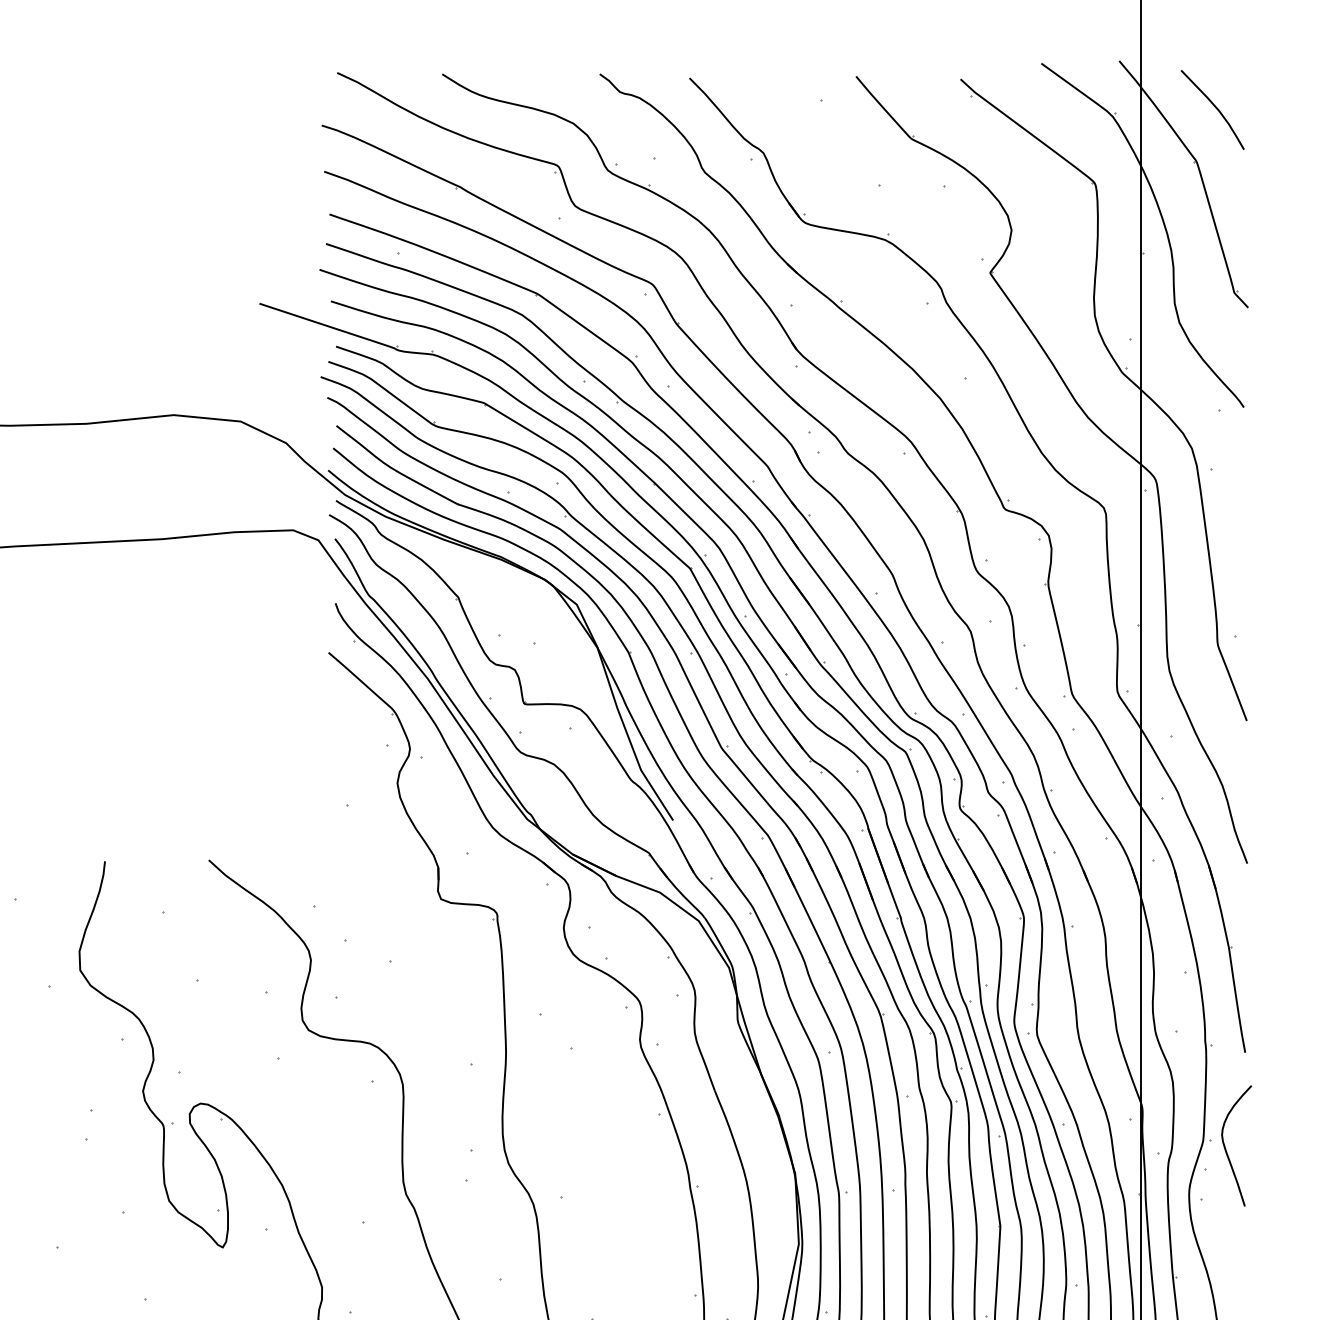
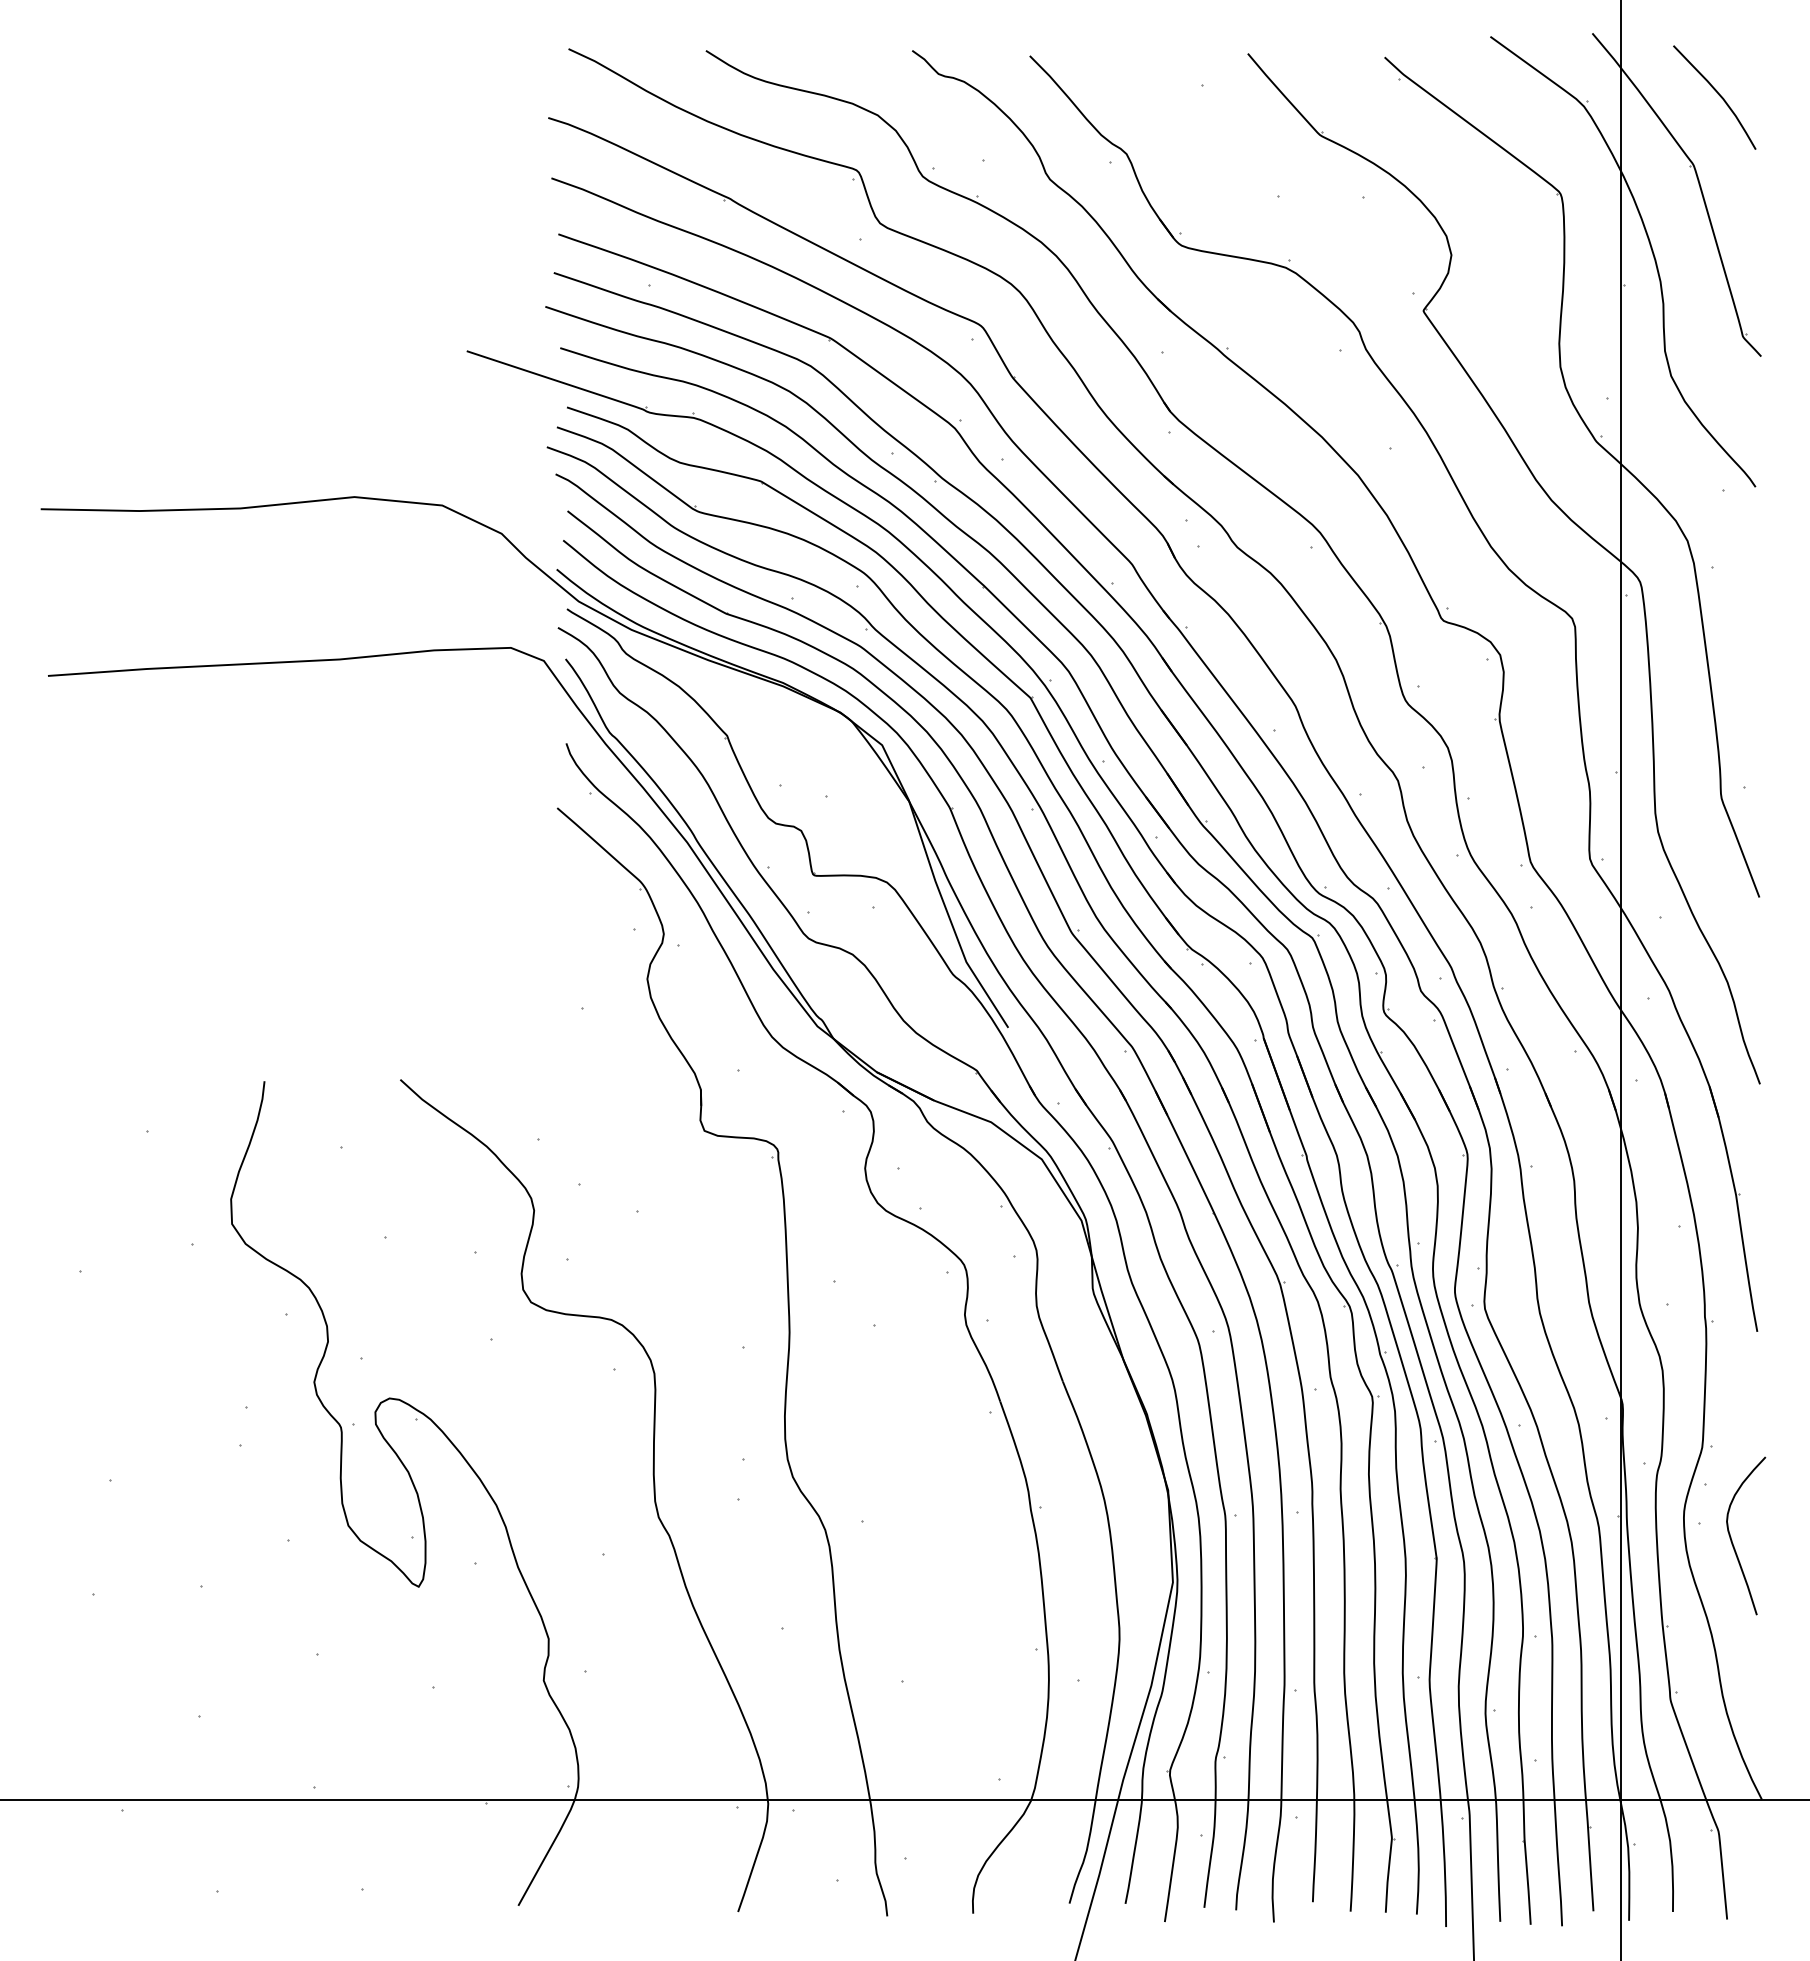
curve: (1226, 1149) -> (1732, 1540), moved

